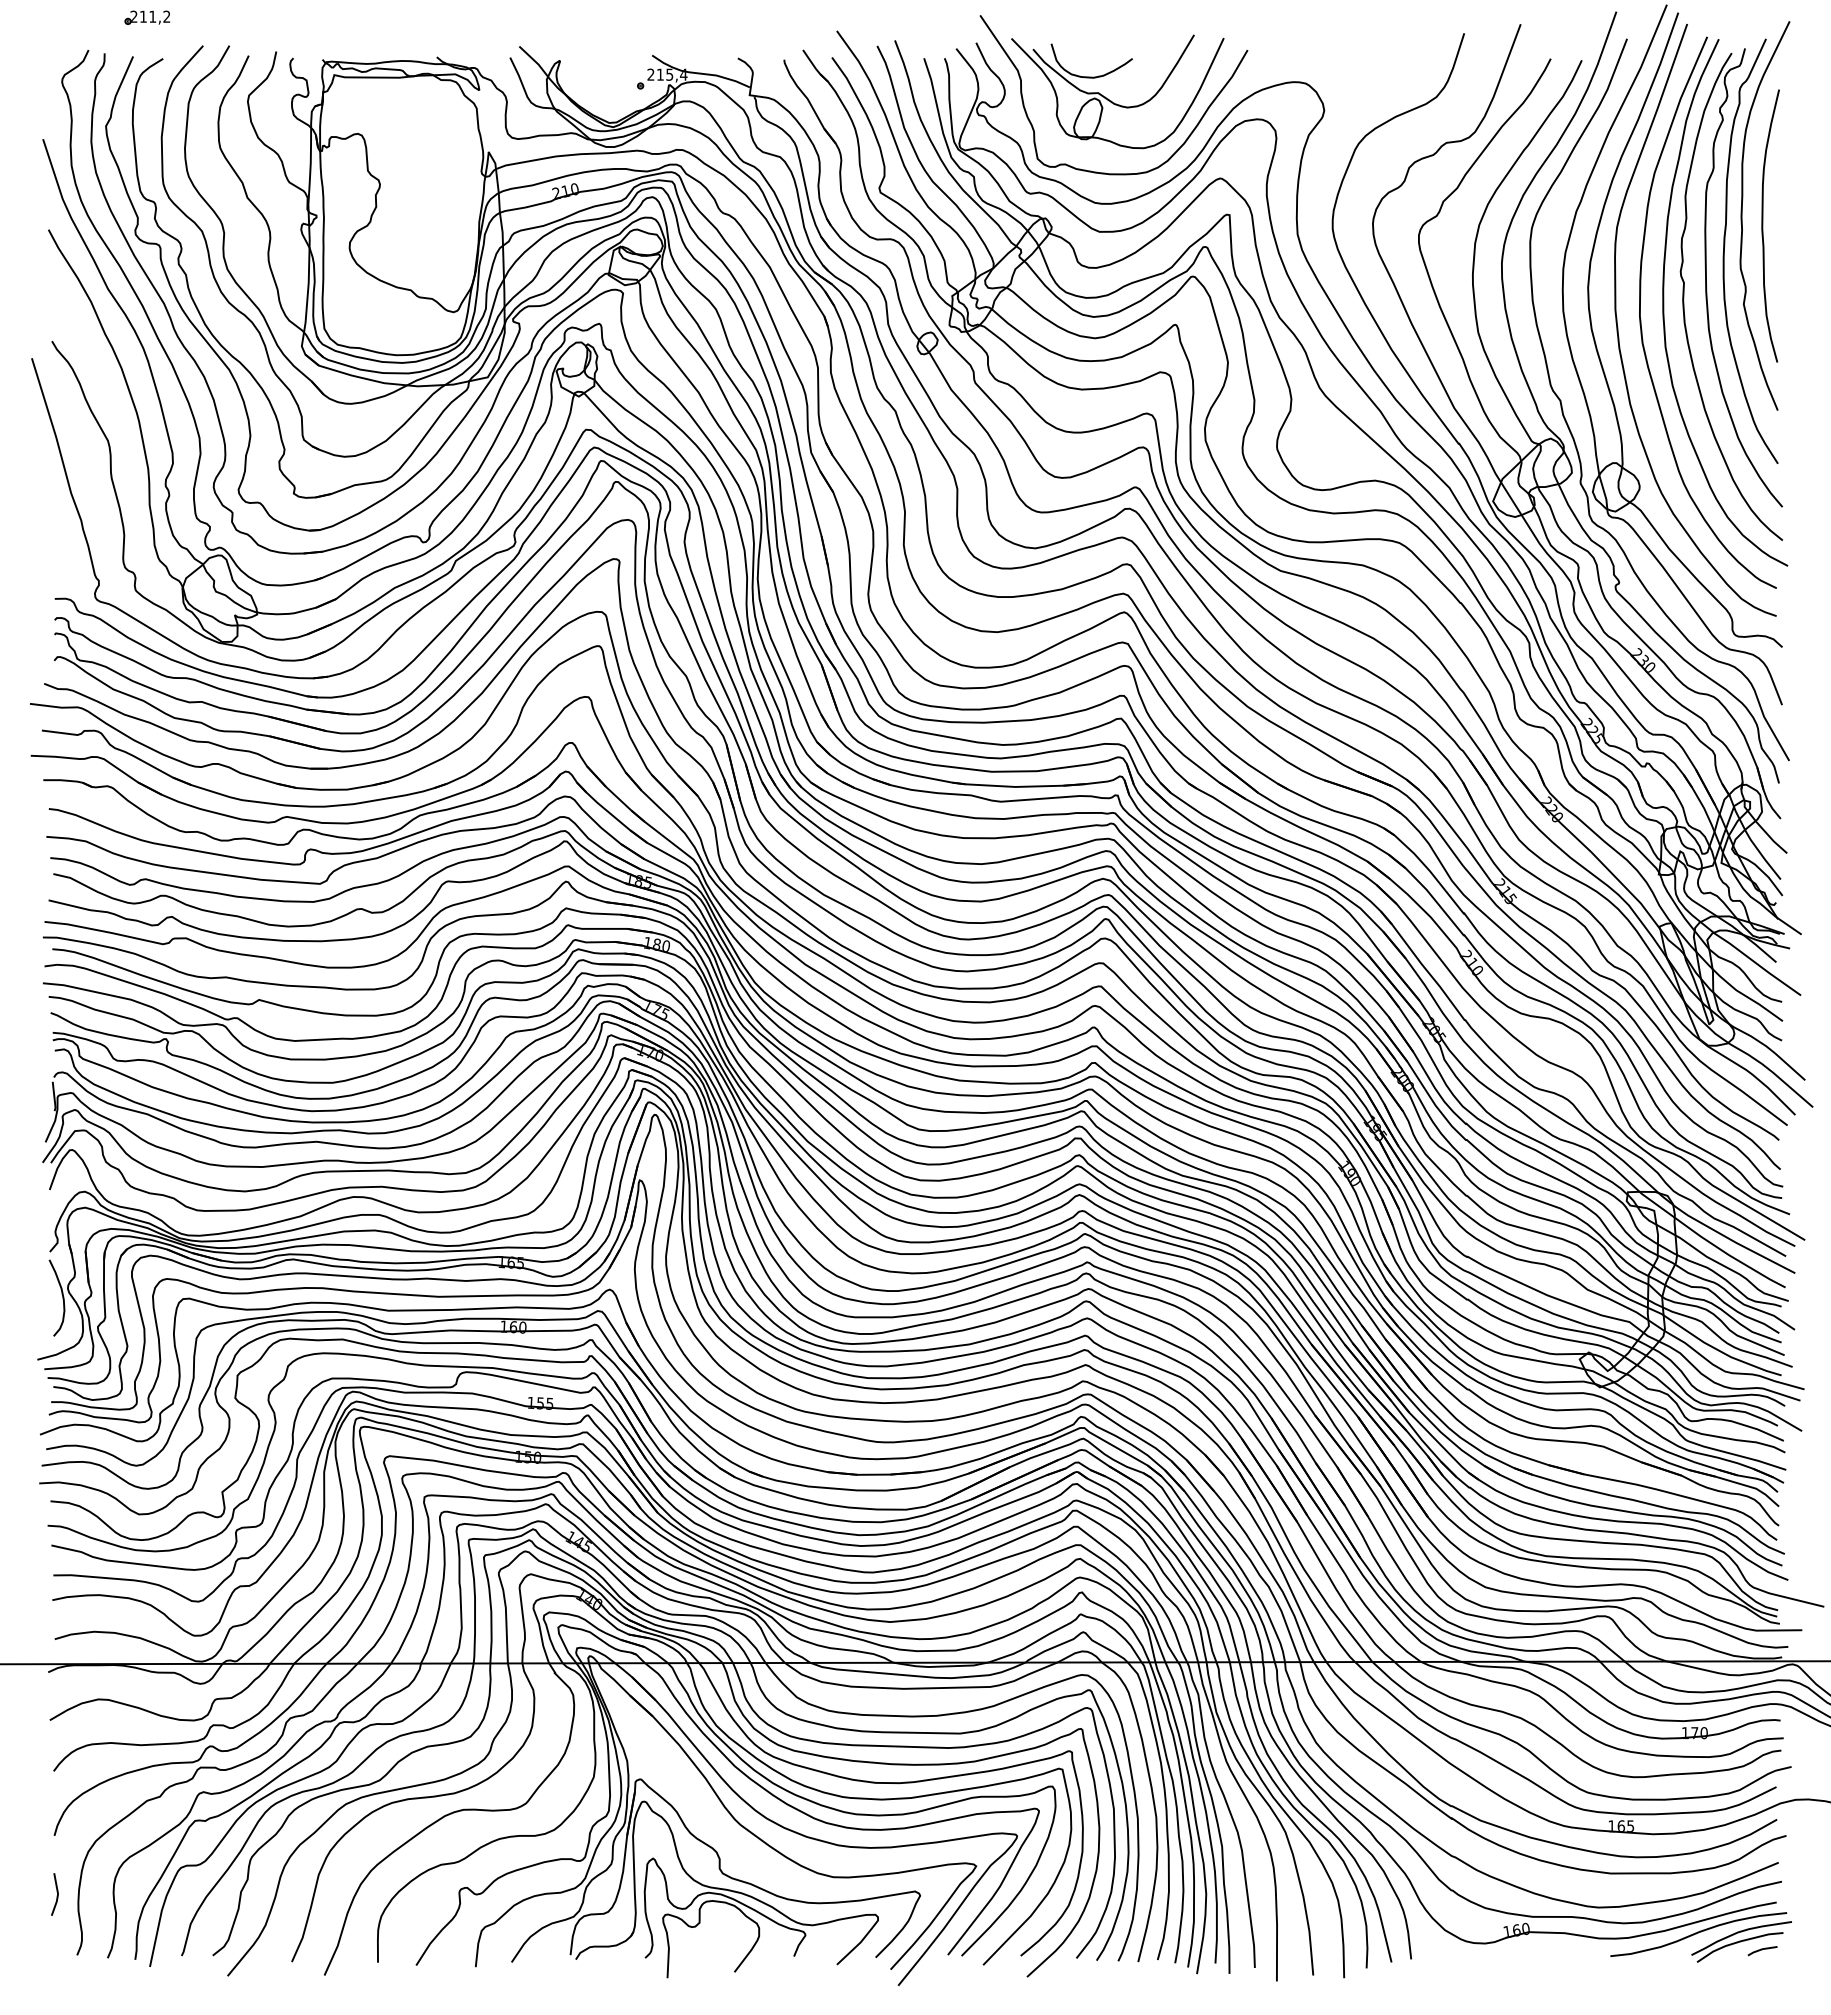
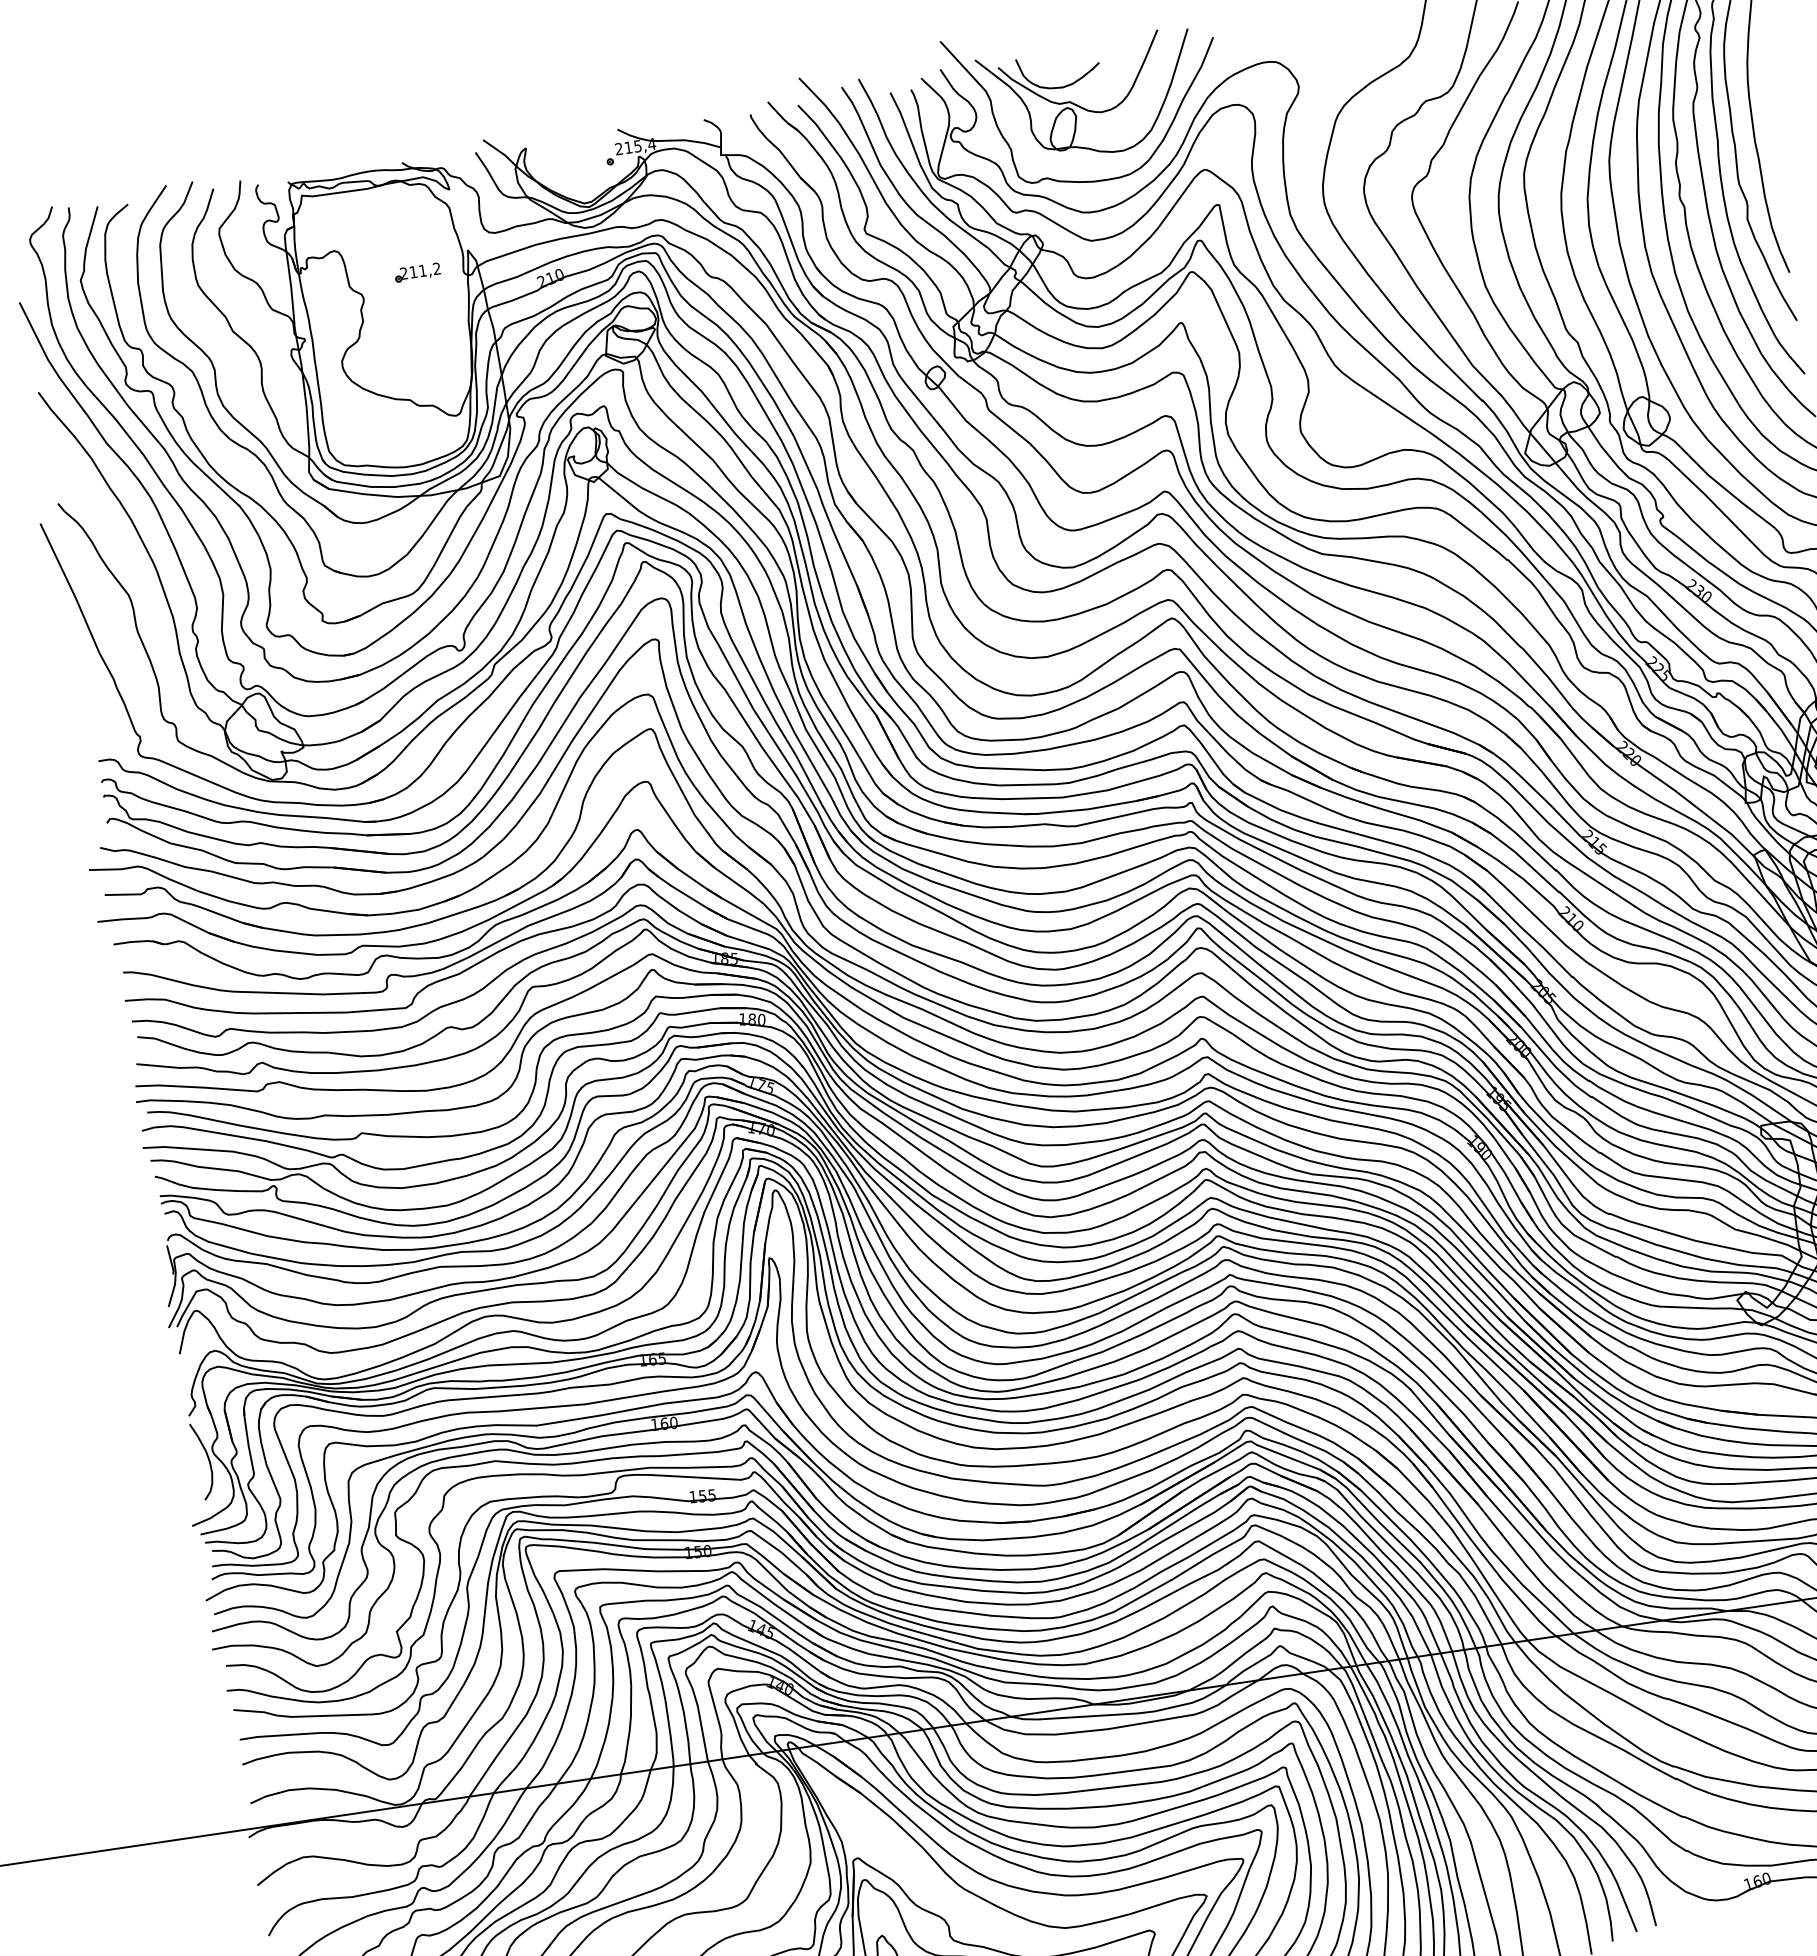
part: (146, 17) -> (416, 272), moved

